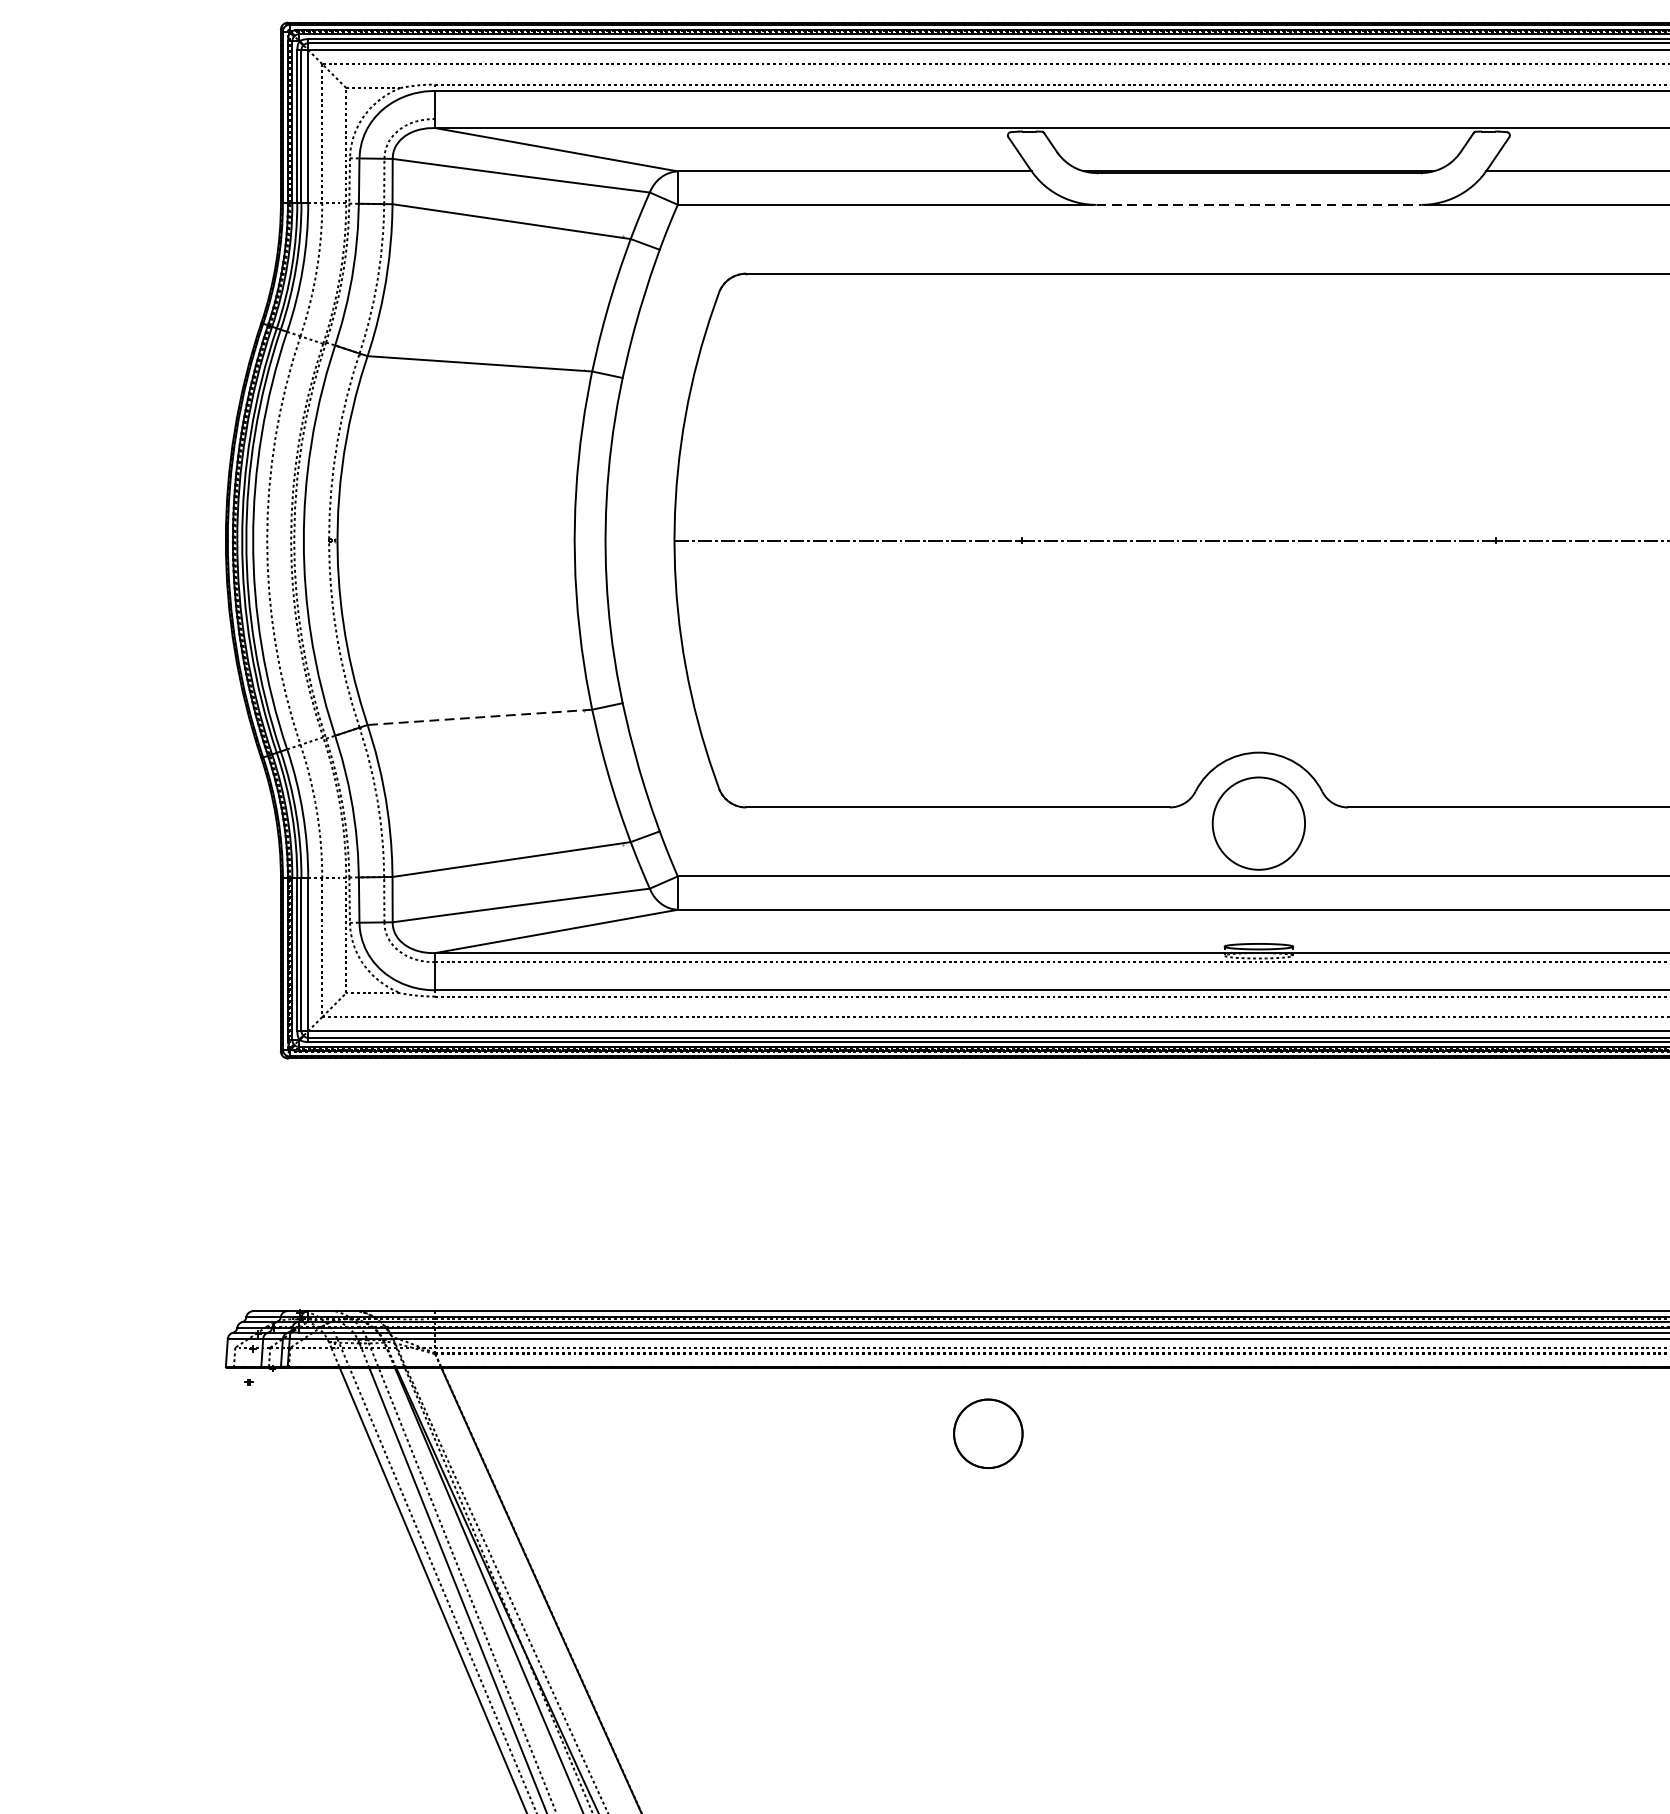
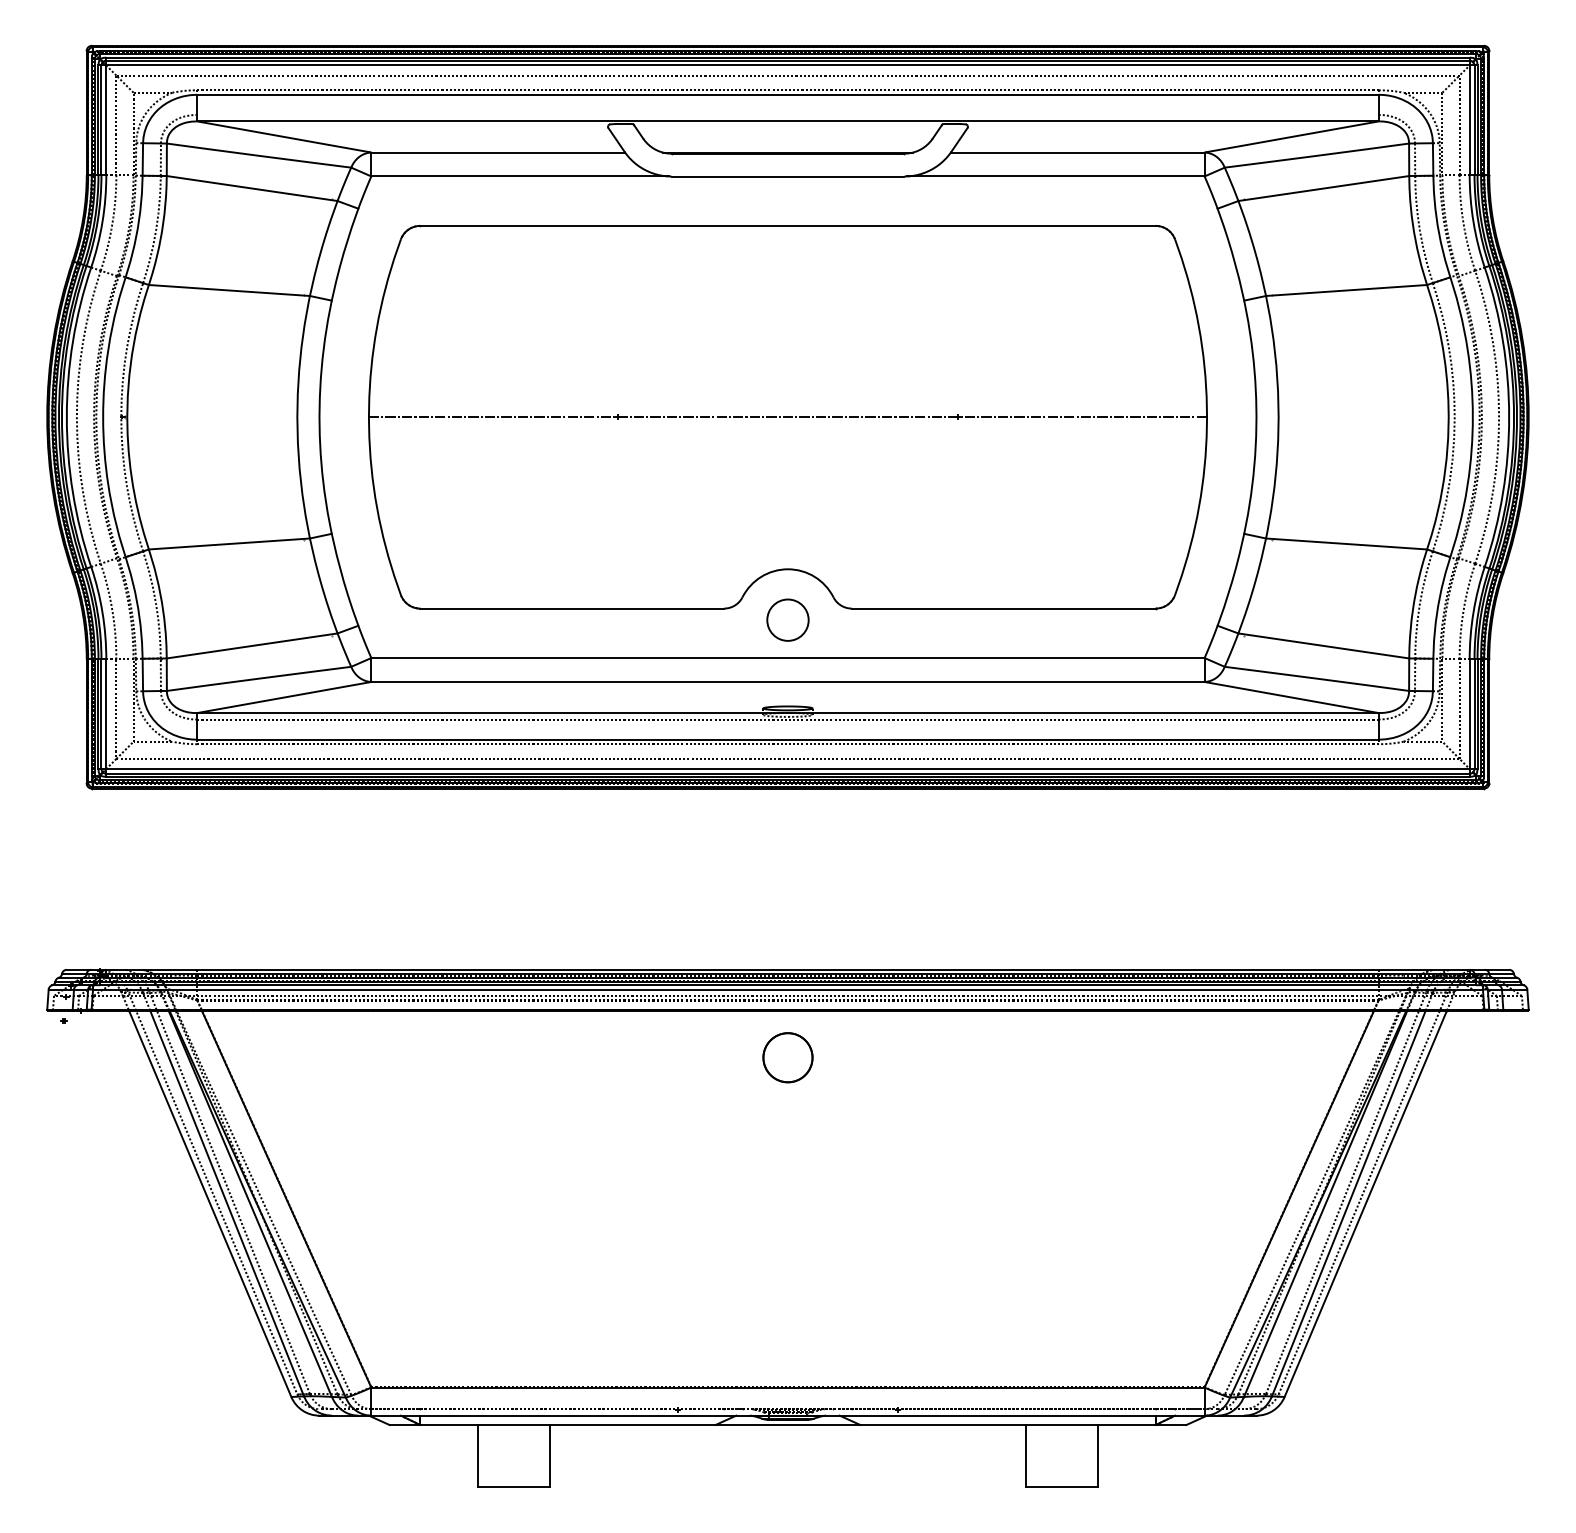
line: (1259, 204) -> (788, 176), dashed -> solid
line: (480, 718) -> (229, 544), dashed -> solid
circle: (1258, 822) -> (787, 619), size x0.62
circle: (987, 1433) -> (787, 1057), moved

